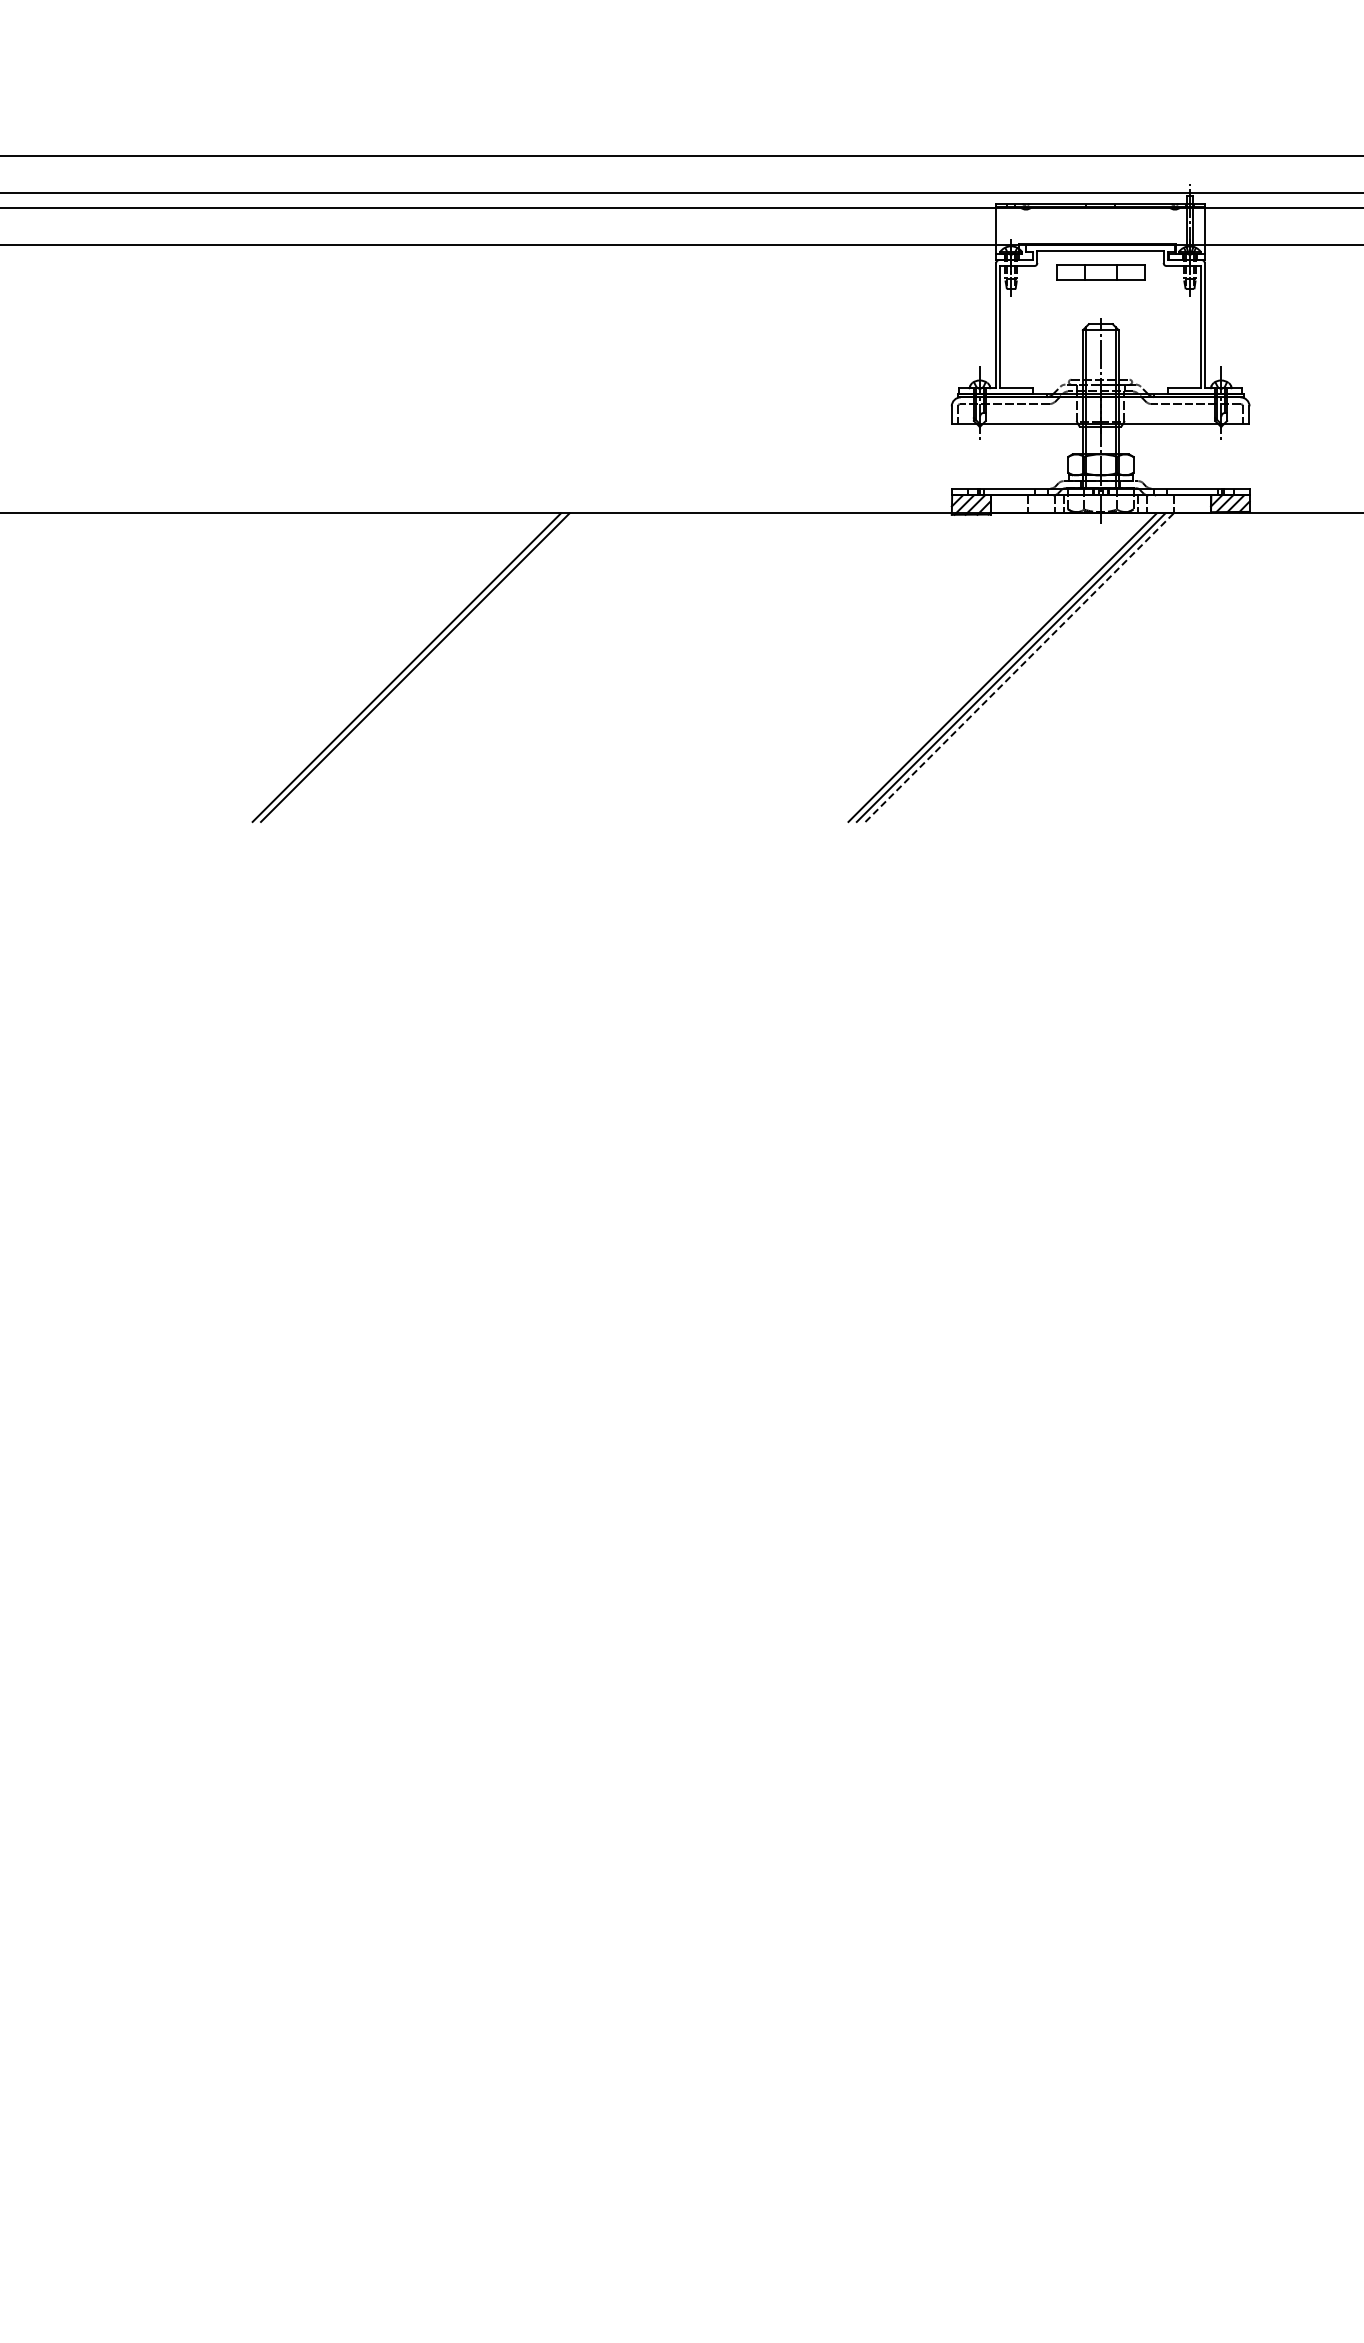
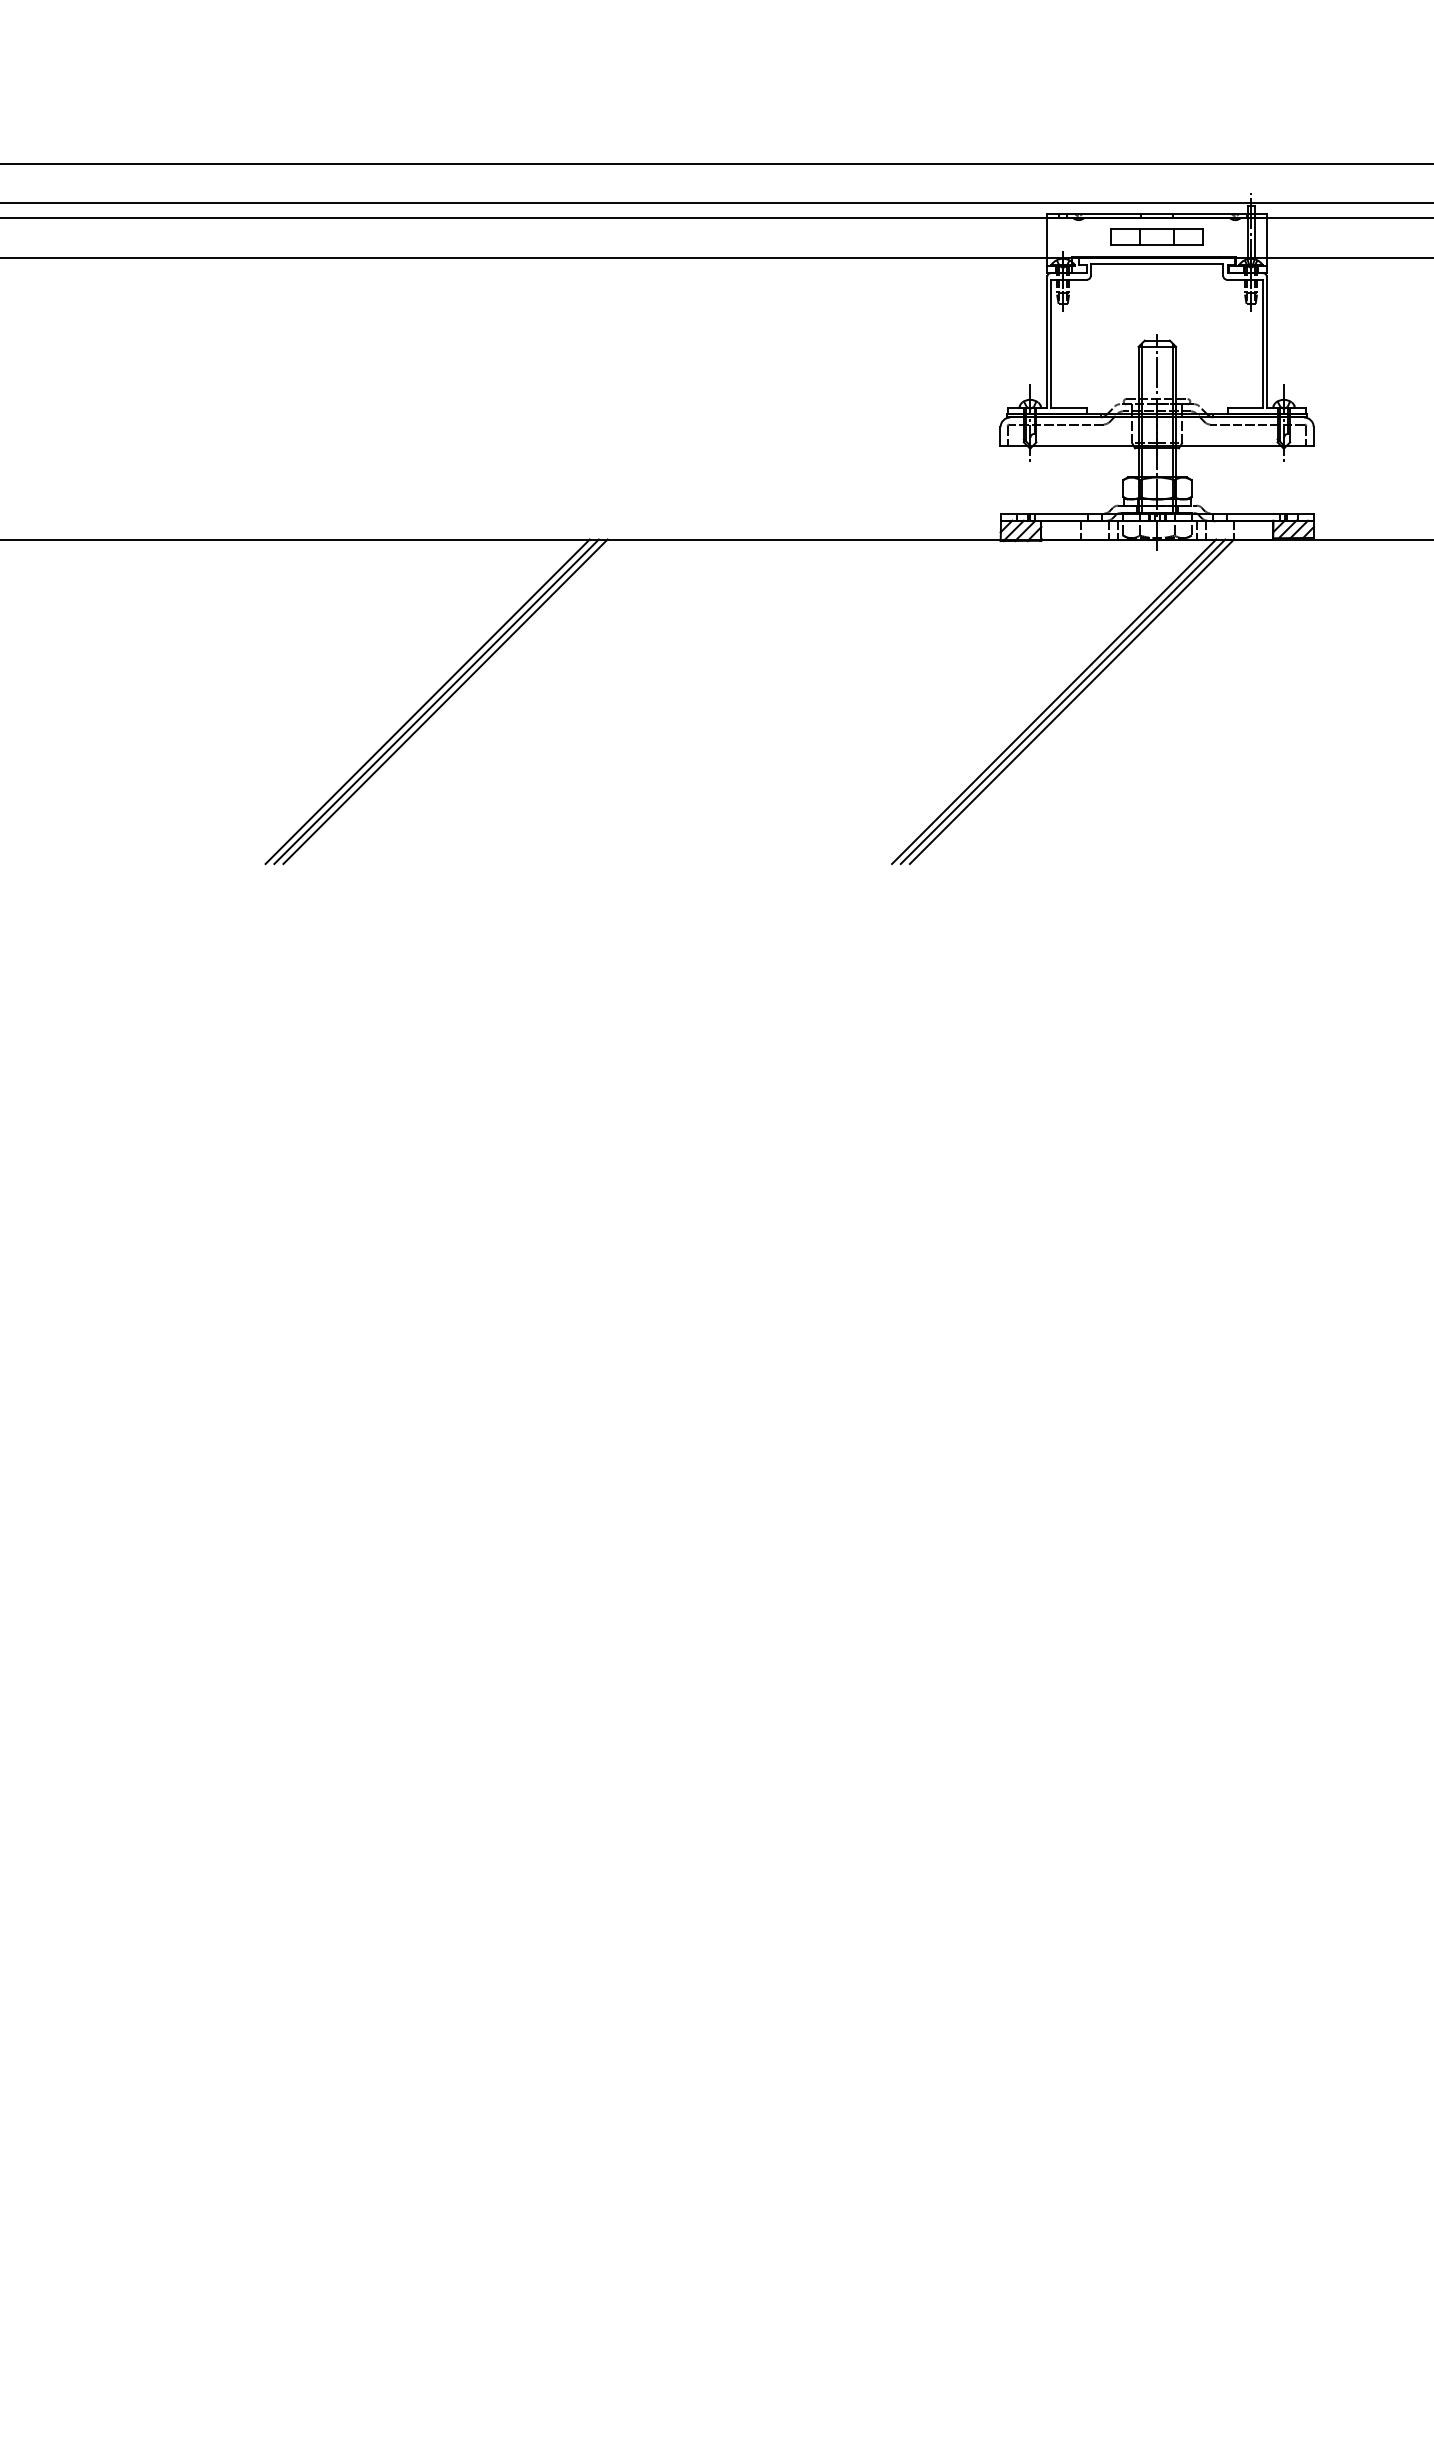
part: (1100, 272) -> (1157, 236), moved
line: (423, 667) -> (445, 701), added
line: (1019, 667) -> (1071, 701), dashed -> solid

